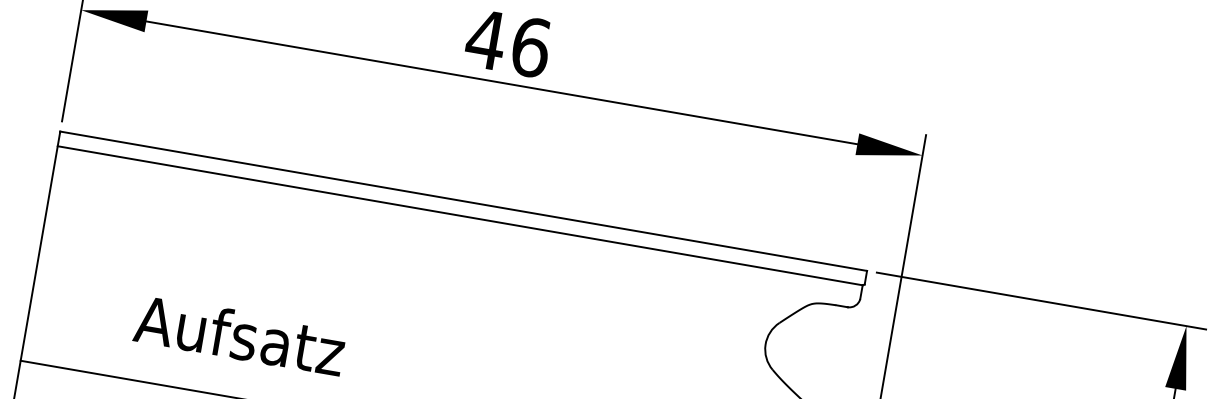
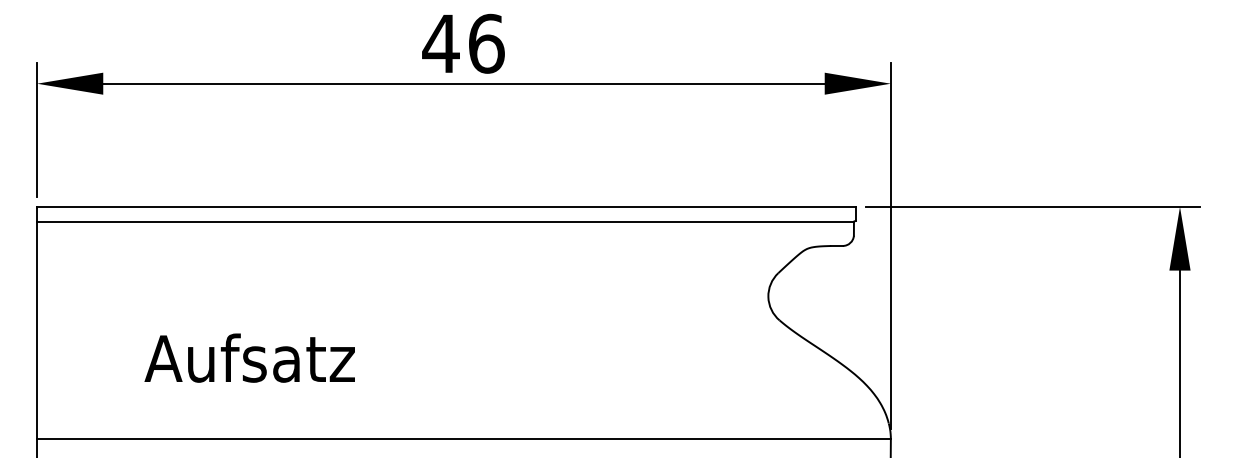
text: (239, 334) -> (249, 357), moved

